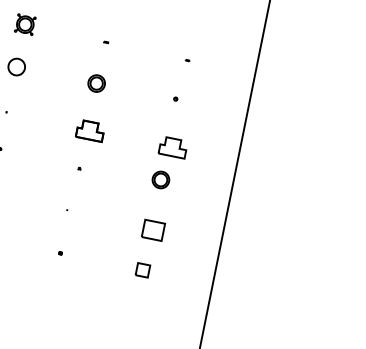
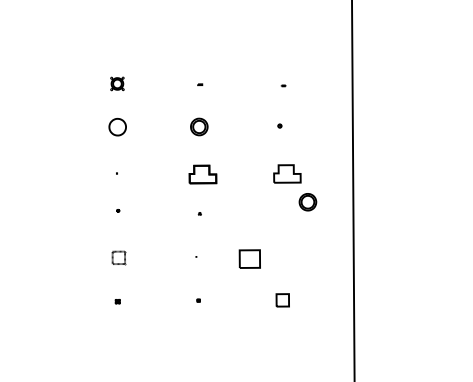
part: (25, 24) -> (117, 83), size x0.7
part: (160, 180) -> (307, 202), moved
part: (153, 229) -> (249, 258), moved

